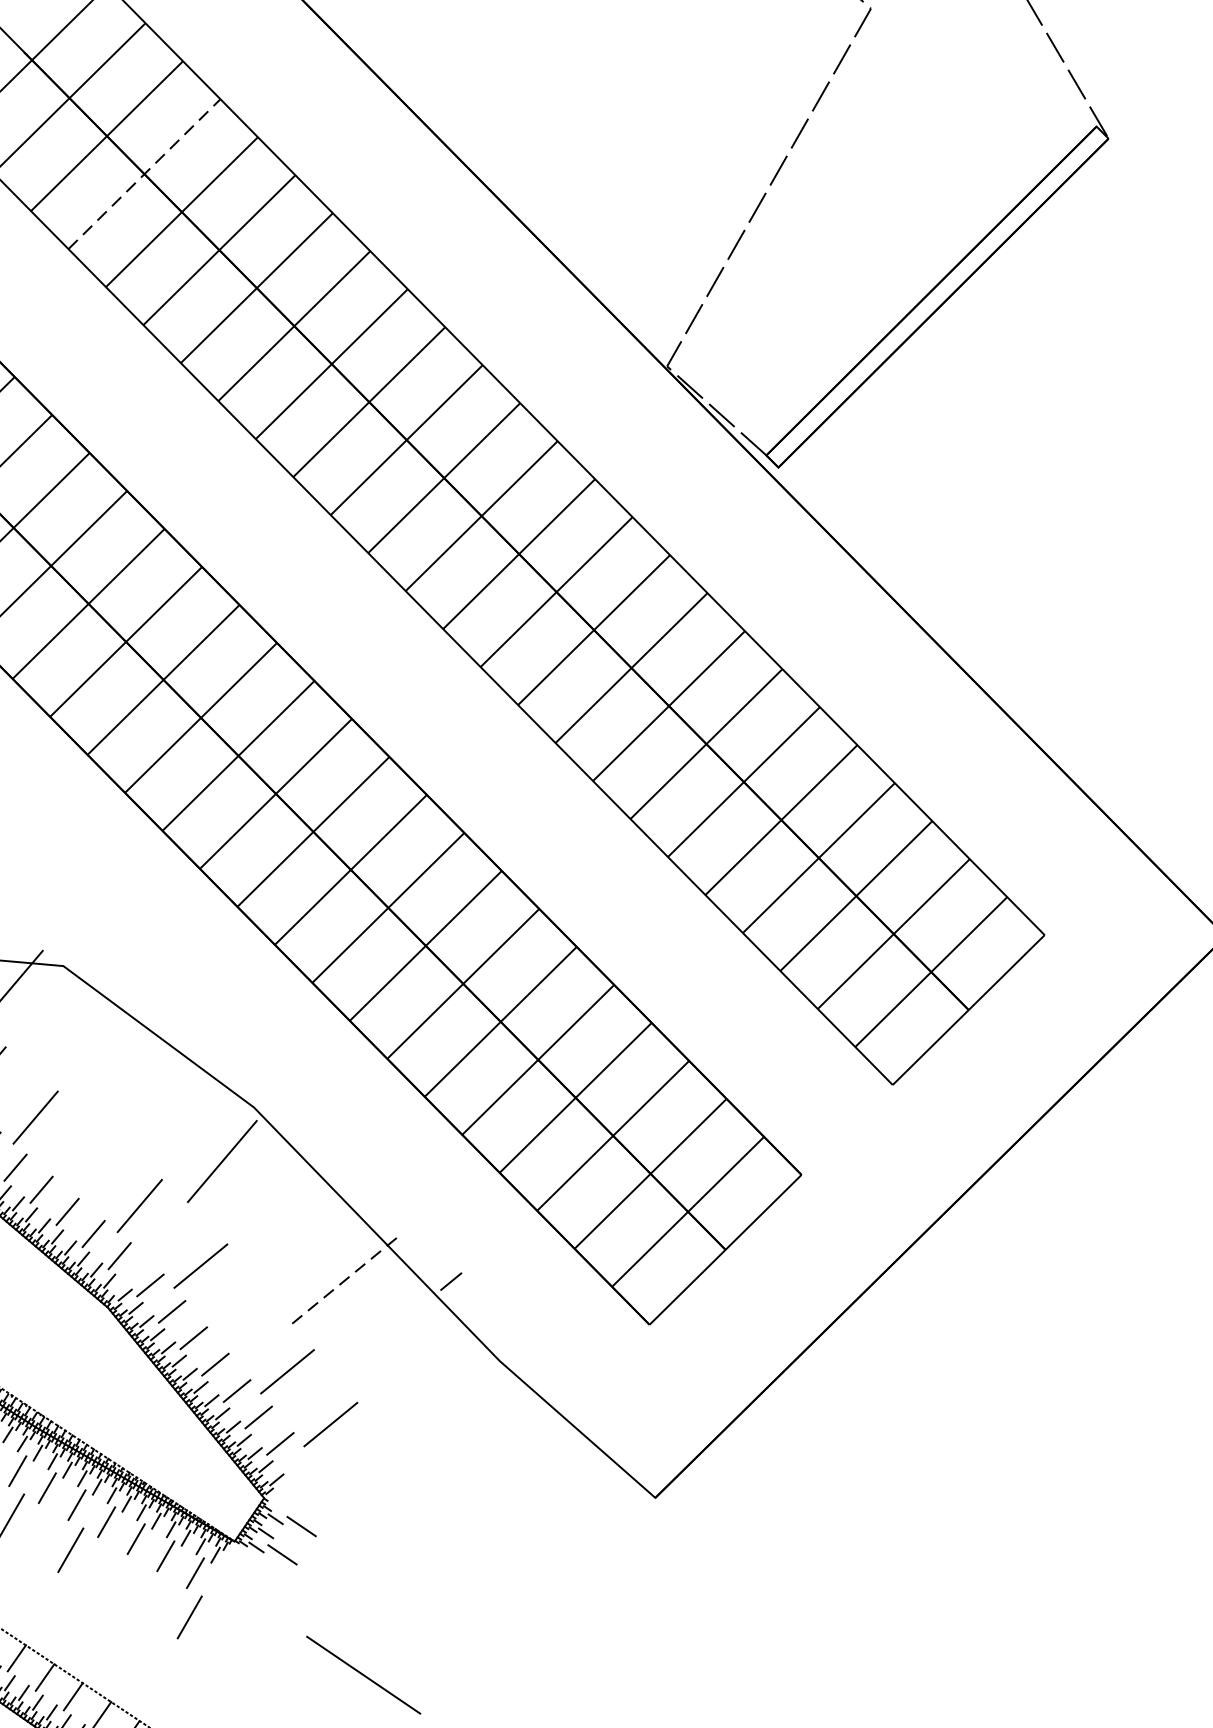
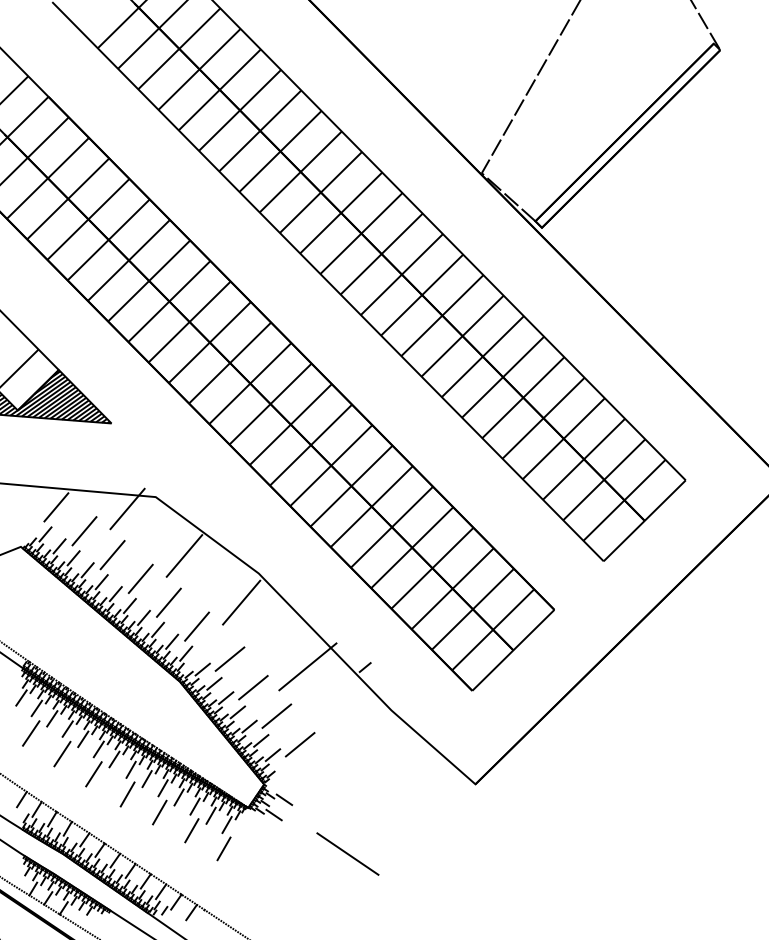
line: (144, 174) -> (199, 69), dashed -> solid
line: (116, 1074) -> (184, 555), added
line: (86, 1161) -> (168, 602), added
line: (344, 1279) -> (307, 666), dashed -> solid
line: (244, 1318) -> (253, 687), added
line: (129, 1583) -> (191, 830), added
line: (362, 1674) -> (347, 853), moved

